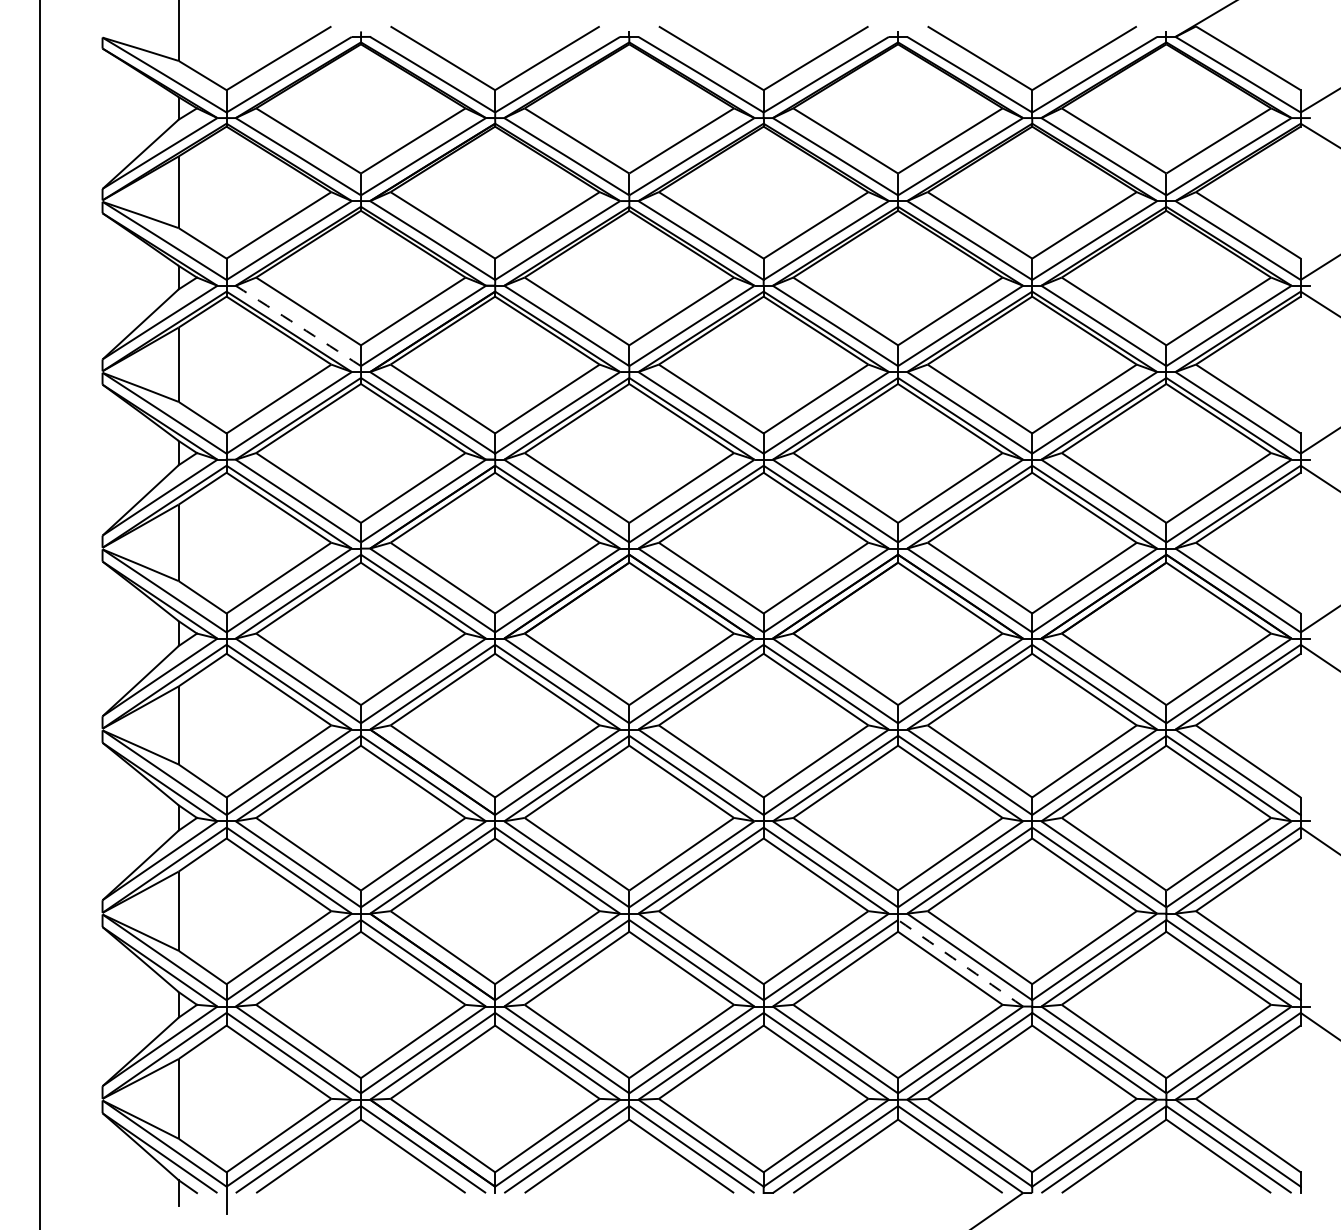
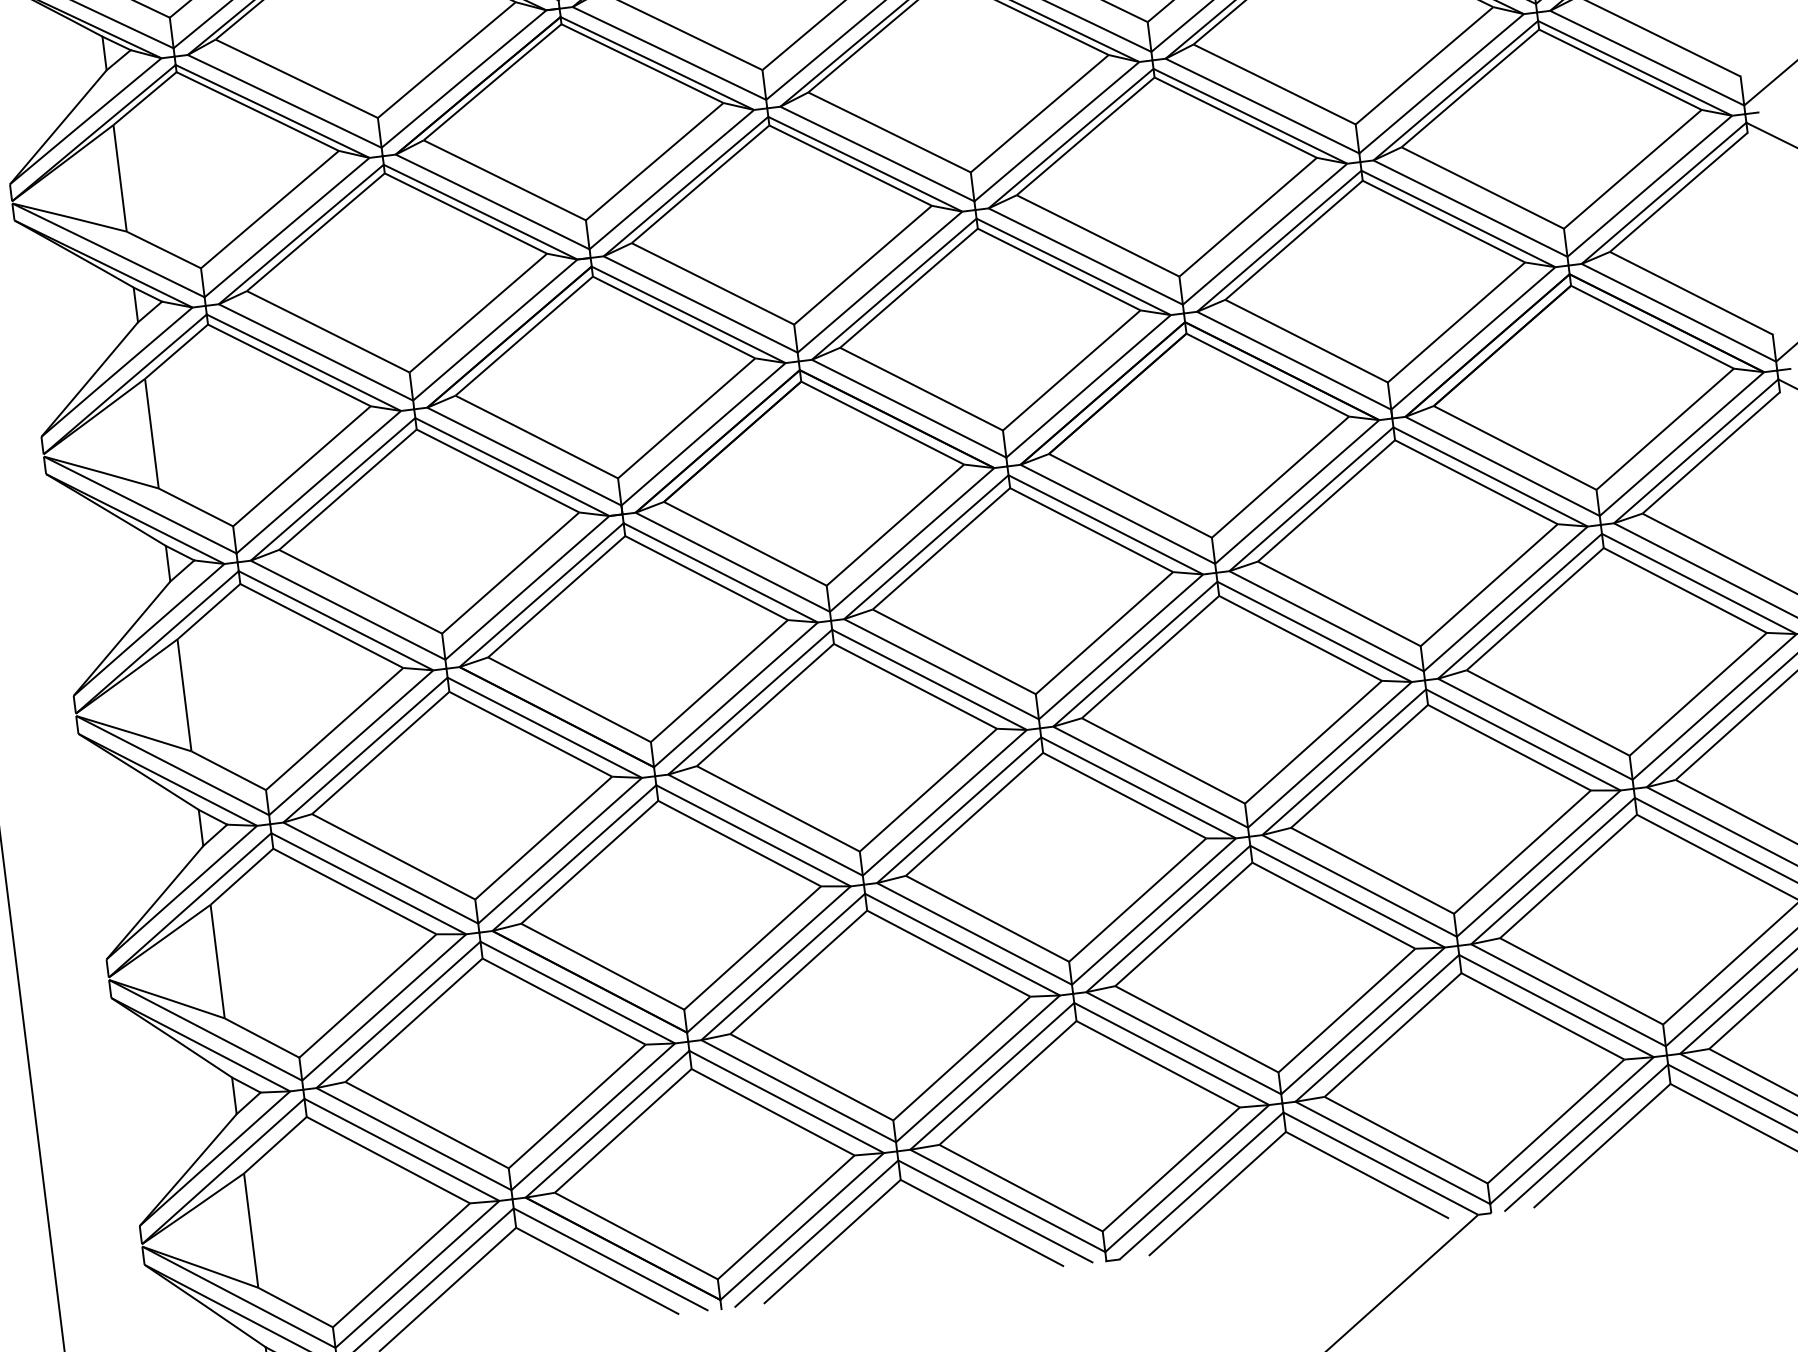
arc: (298, 325) -> (284, 100), dashed -> solid
arc: (960, 963) -> (1347, 896), dashed -> solid

